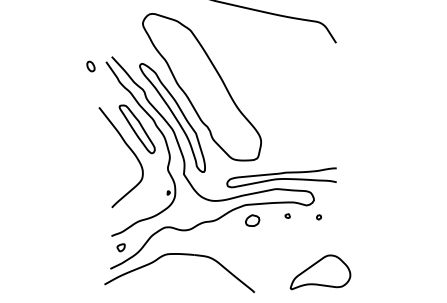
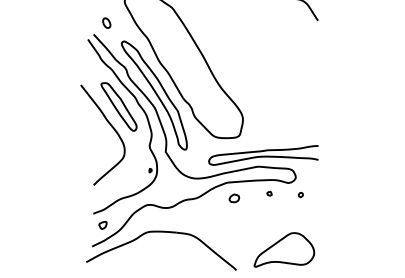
part: (90, 66) -> (106, 23), moved
part: (252, 220) -> (234, 198), size x0.71
part: (320, 272) -> (284, 250), moved

